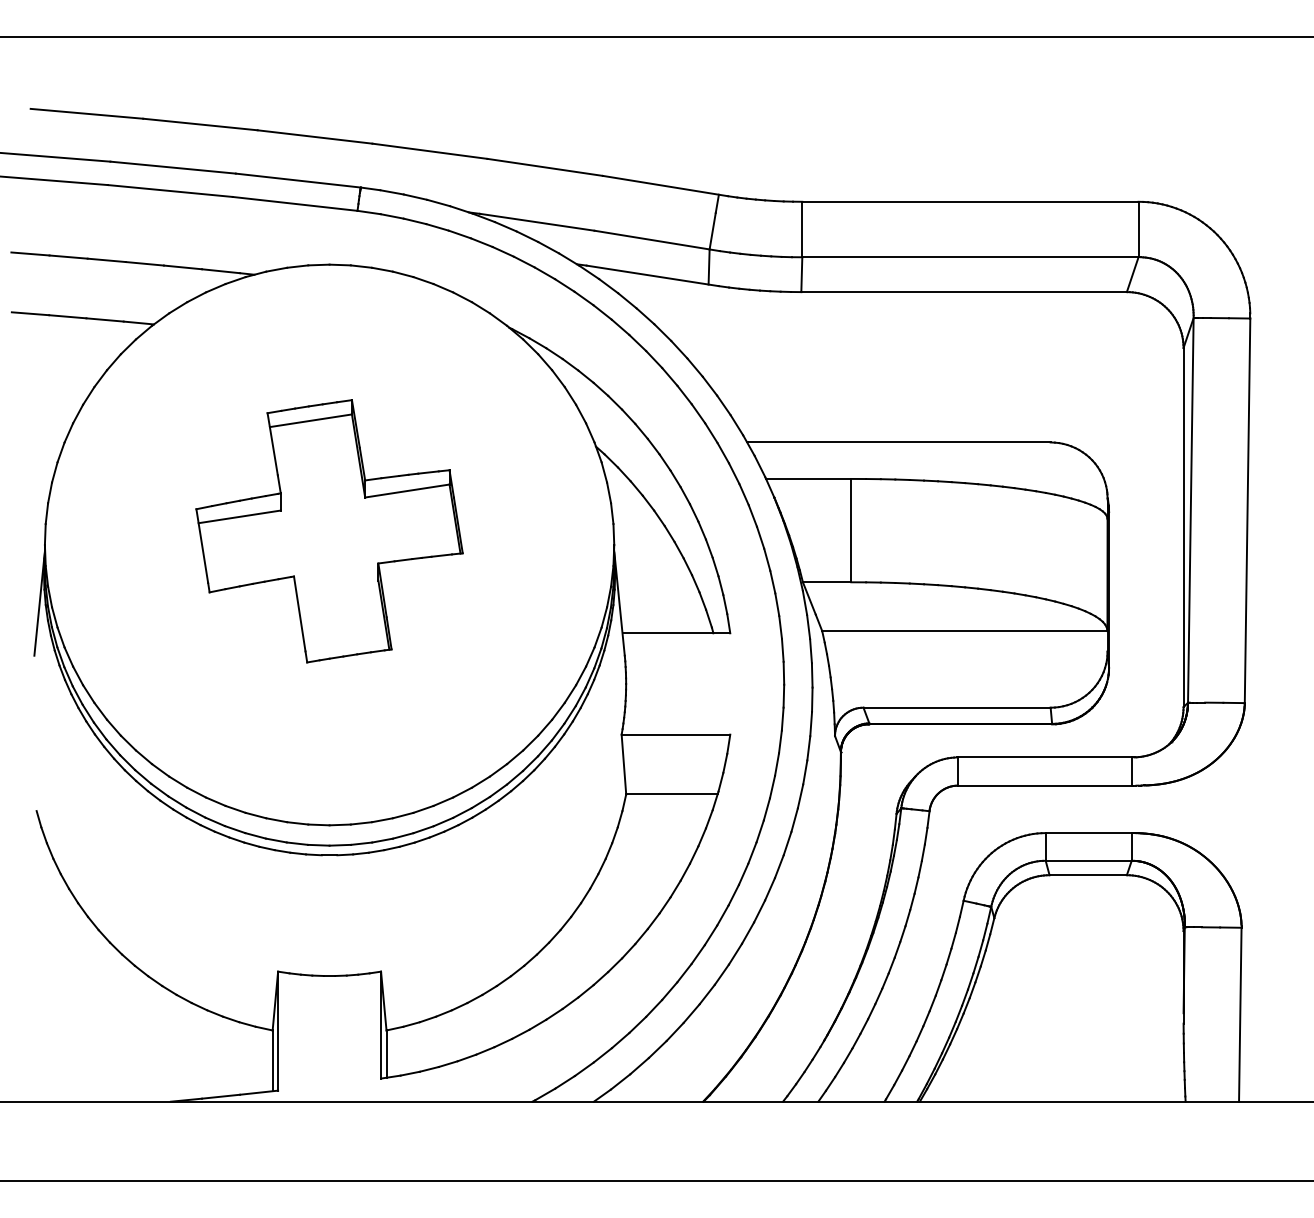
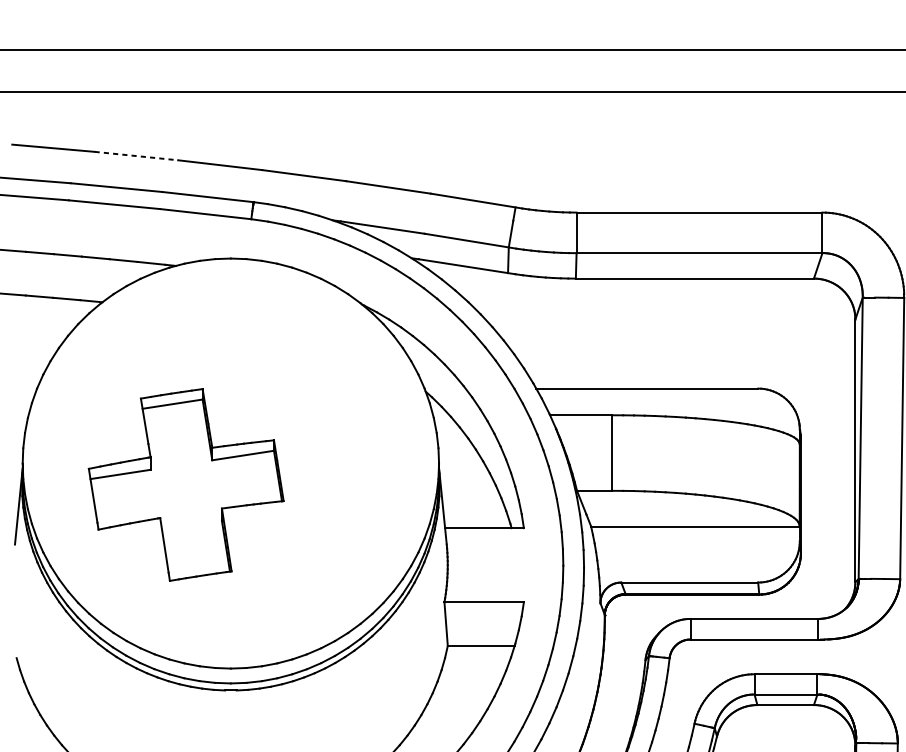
line: (200, 124) -> (136, 156), solid -> dashed
part: (329, 531) -> (186, 485), moved

